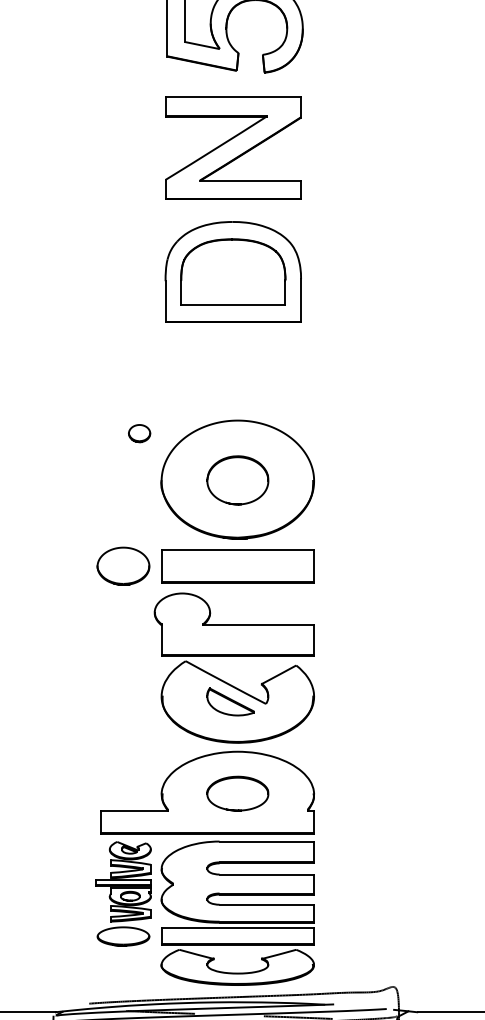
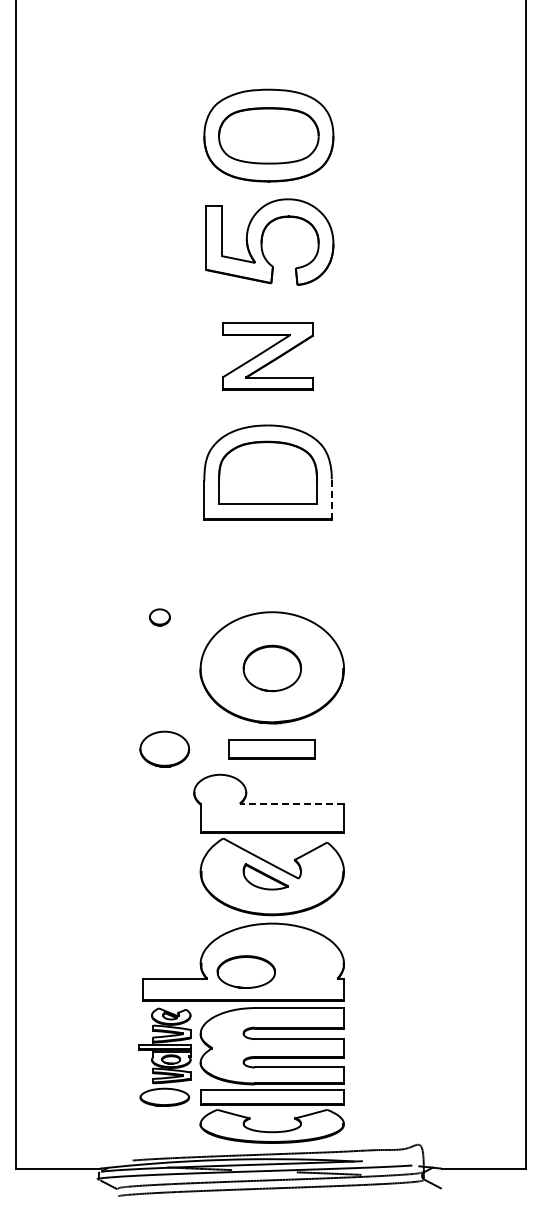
part: (232, 147) -> (267, 355), size x0.7
line: (300, 300) -> (331, 499), solid -> dashed
part: (139, 433) -> (159, 617), moved
part: (238, 566) -> (272, 749), size x0.6
line: (258, 625) -> (291, 804), solid -> dashed
part: (236, 793) -> (245, 971), moved

